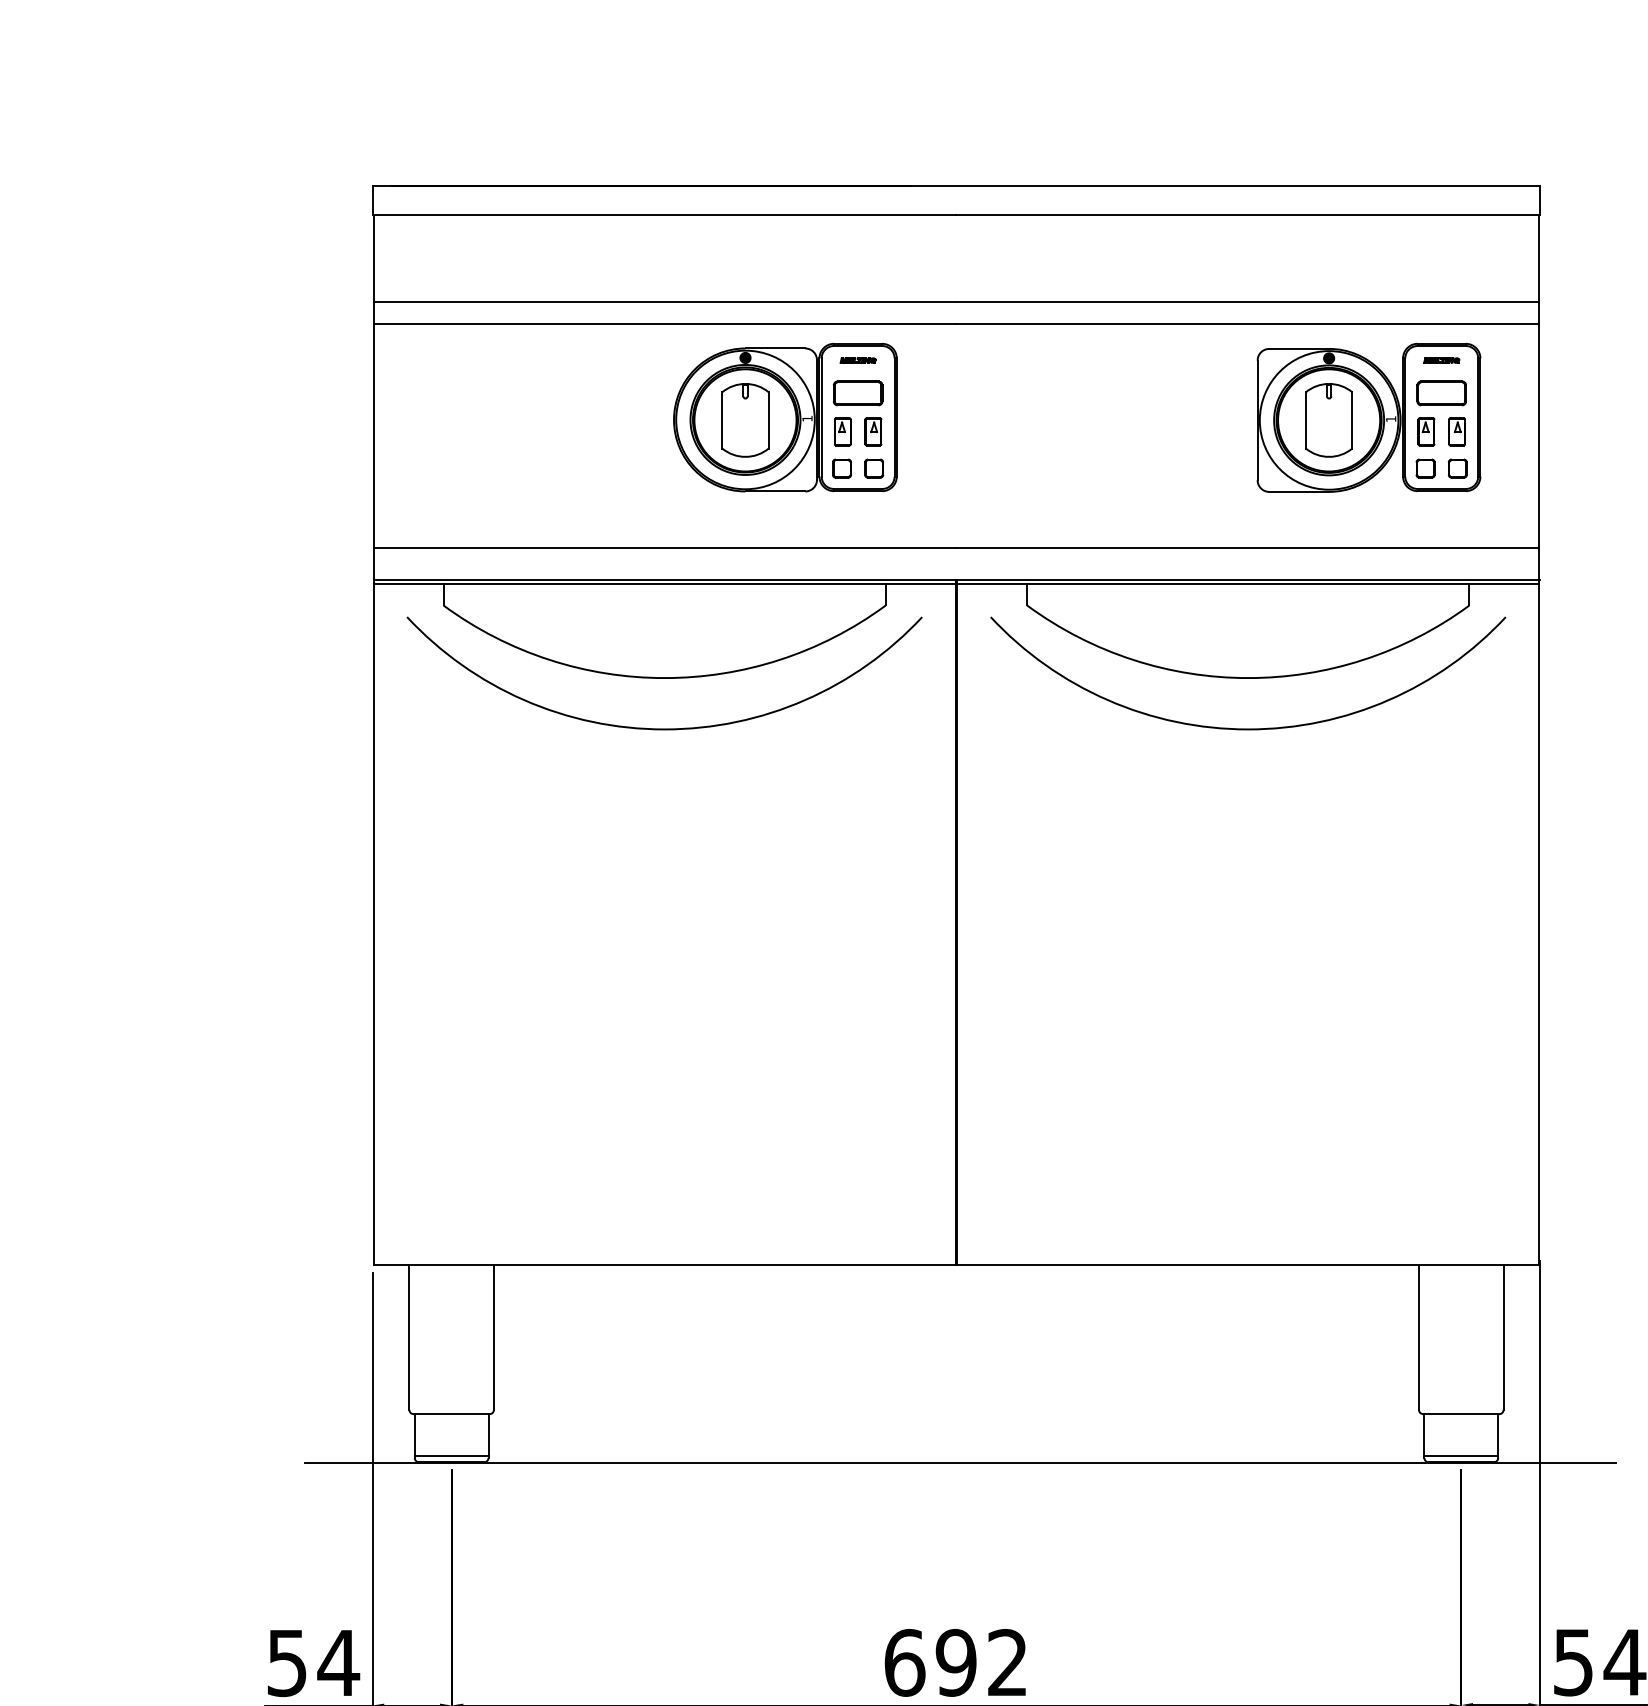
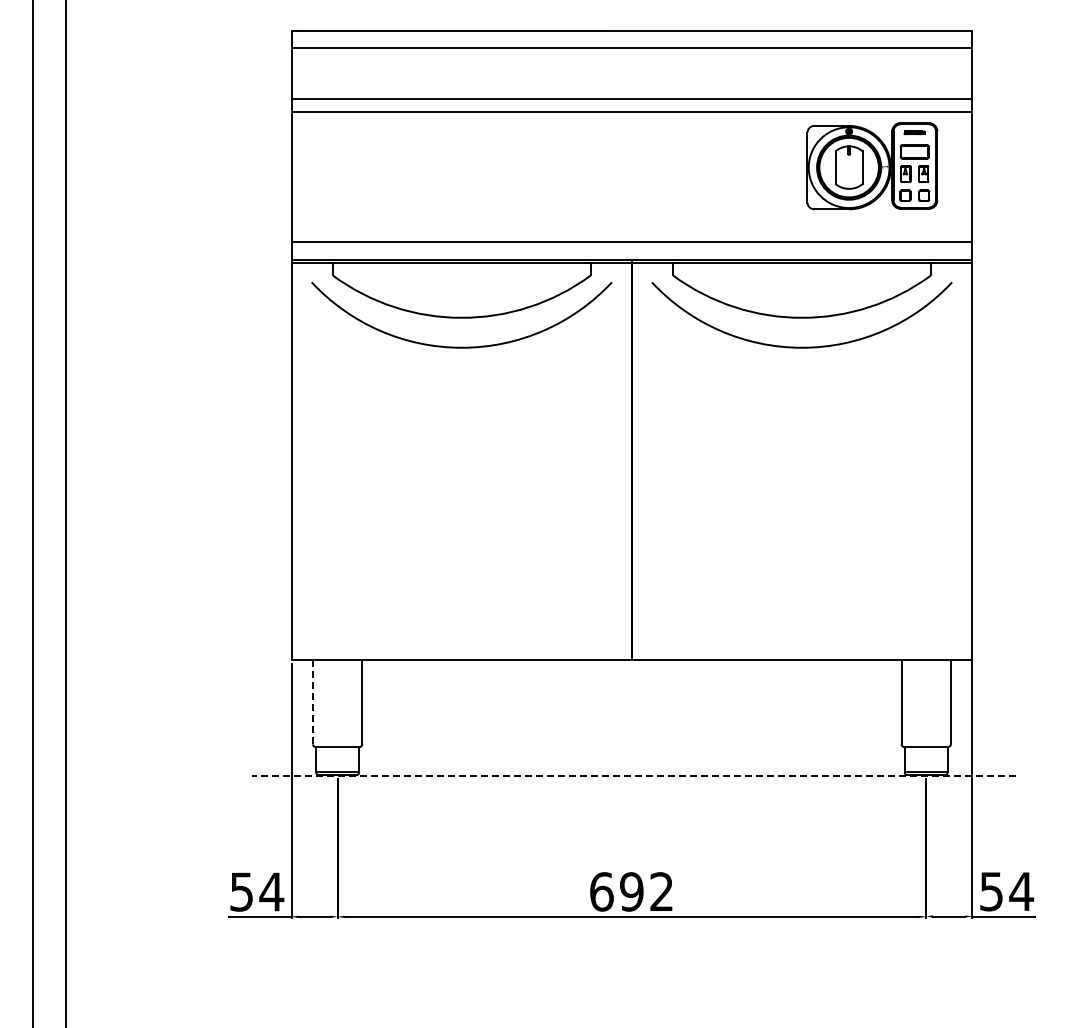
part: (784, 416) -> (531, 165), removed
line: (408, 1337) -> (312, 702), solid -> dashed
line: (959, 1463) -> (633, 775), solid -> dashed

